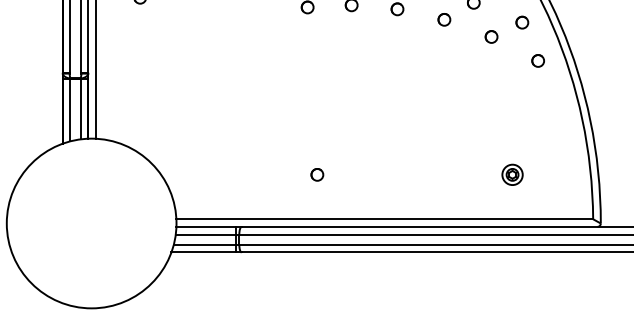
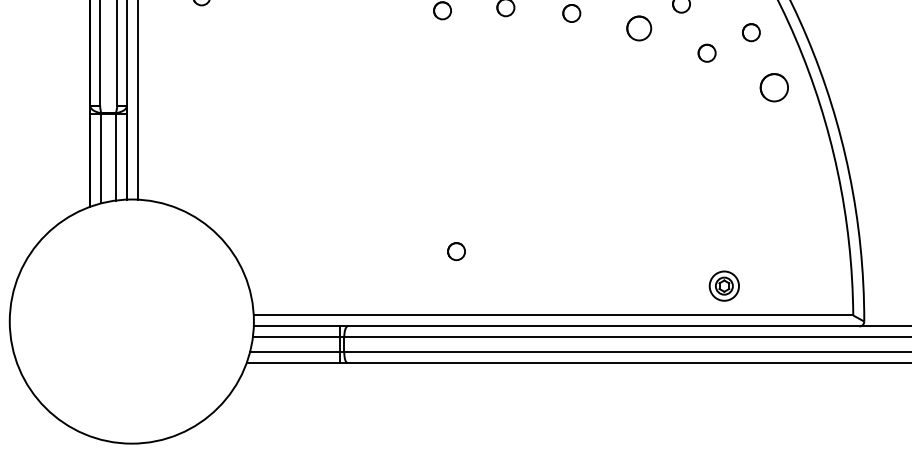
part: (444, 19) -> (639, 28), size x1.4
circle: (537, 60) -> (773, 87), size x1.6
part: (512, 174) -> (724, 285), moved

